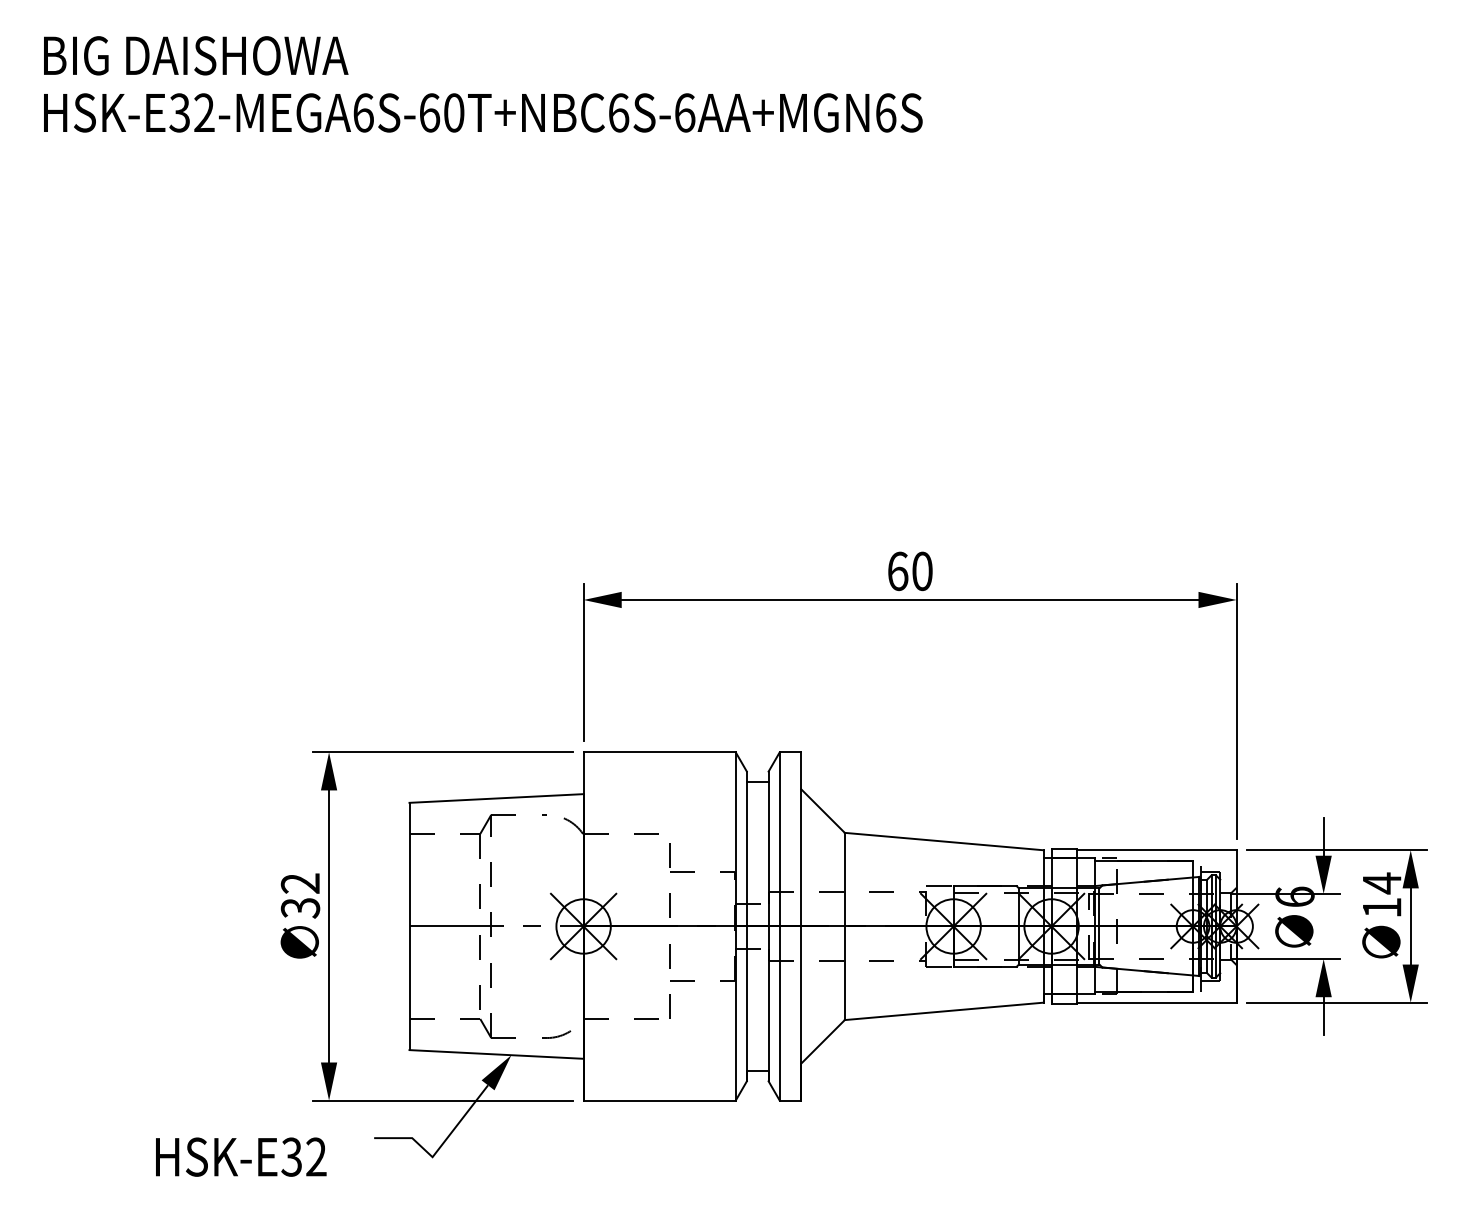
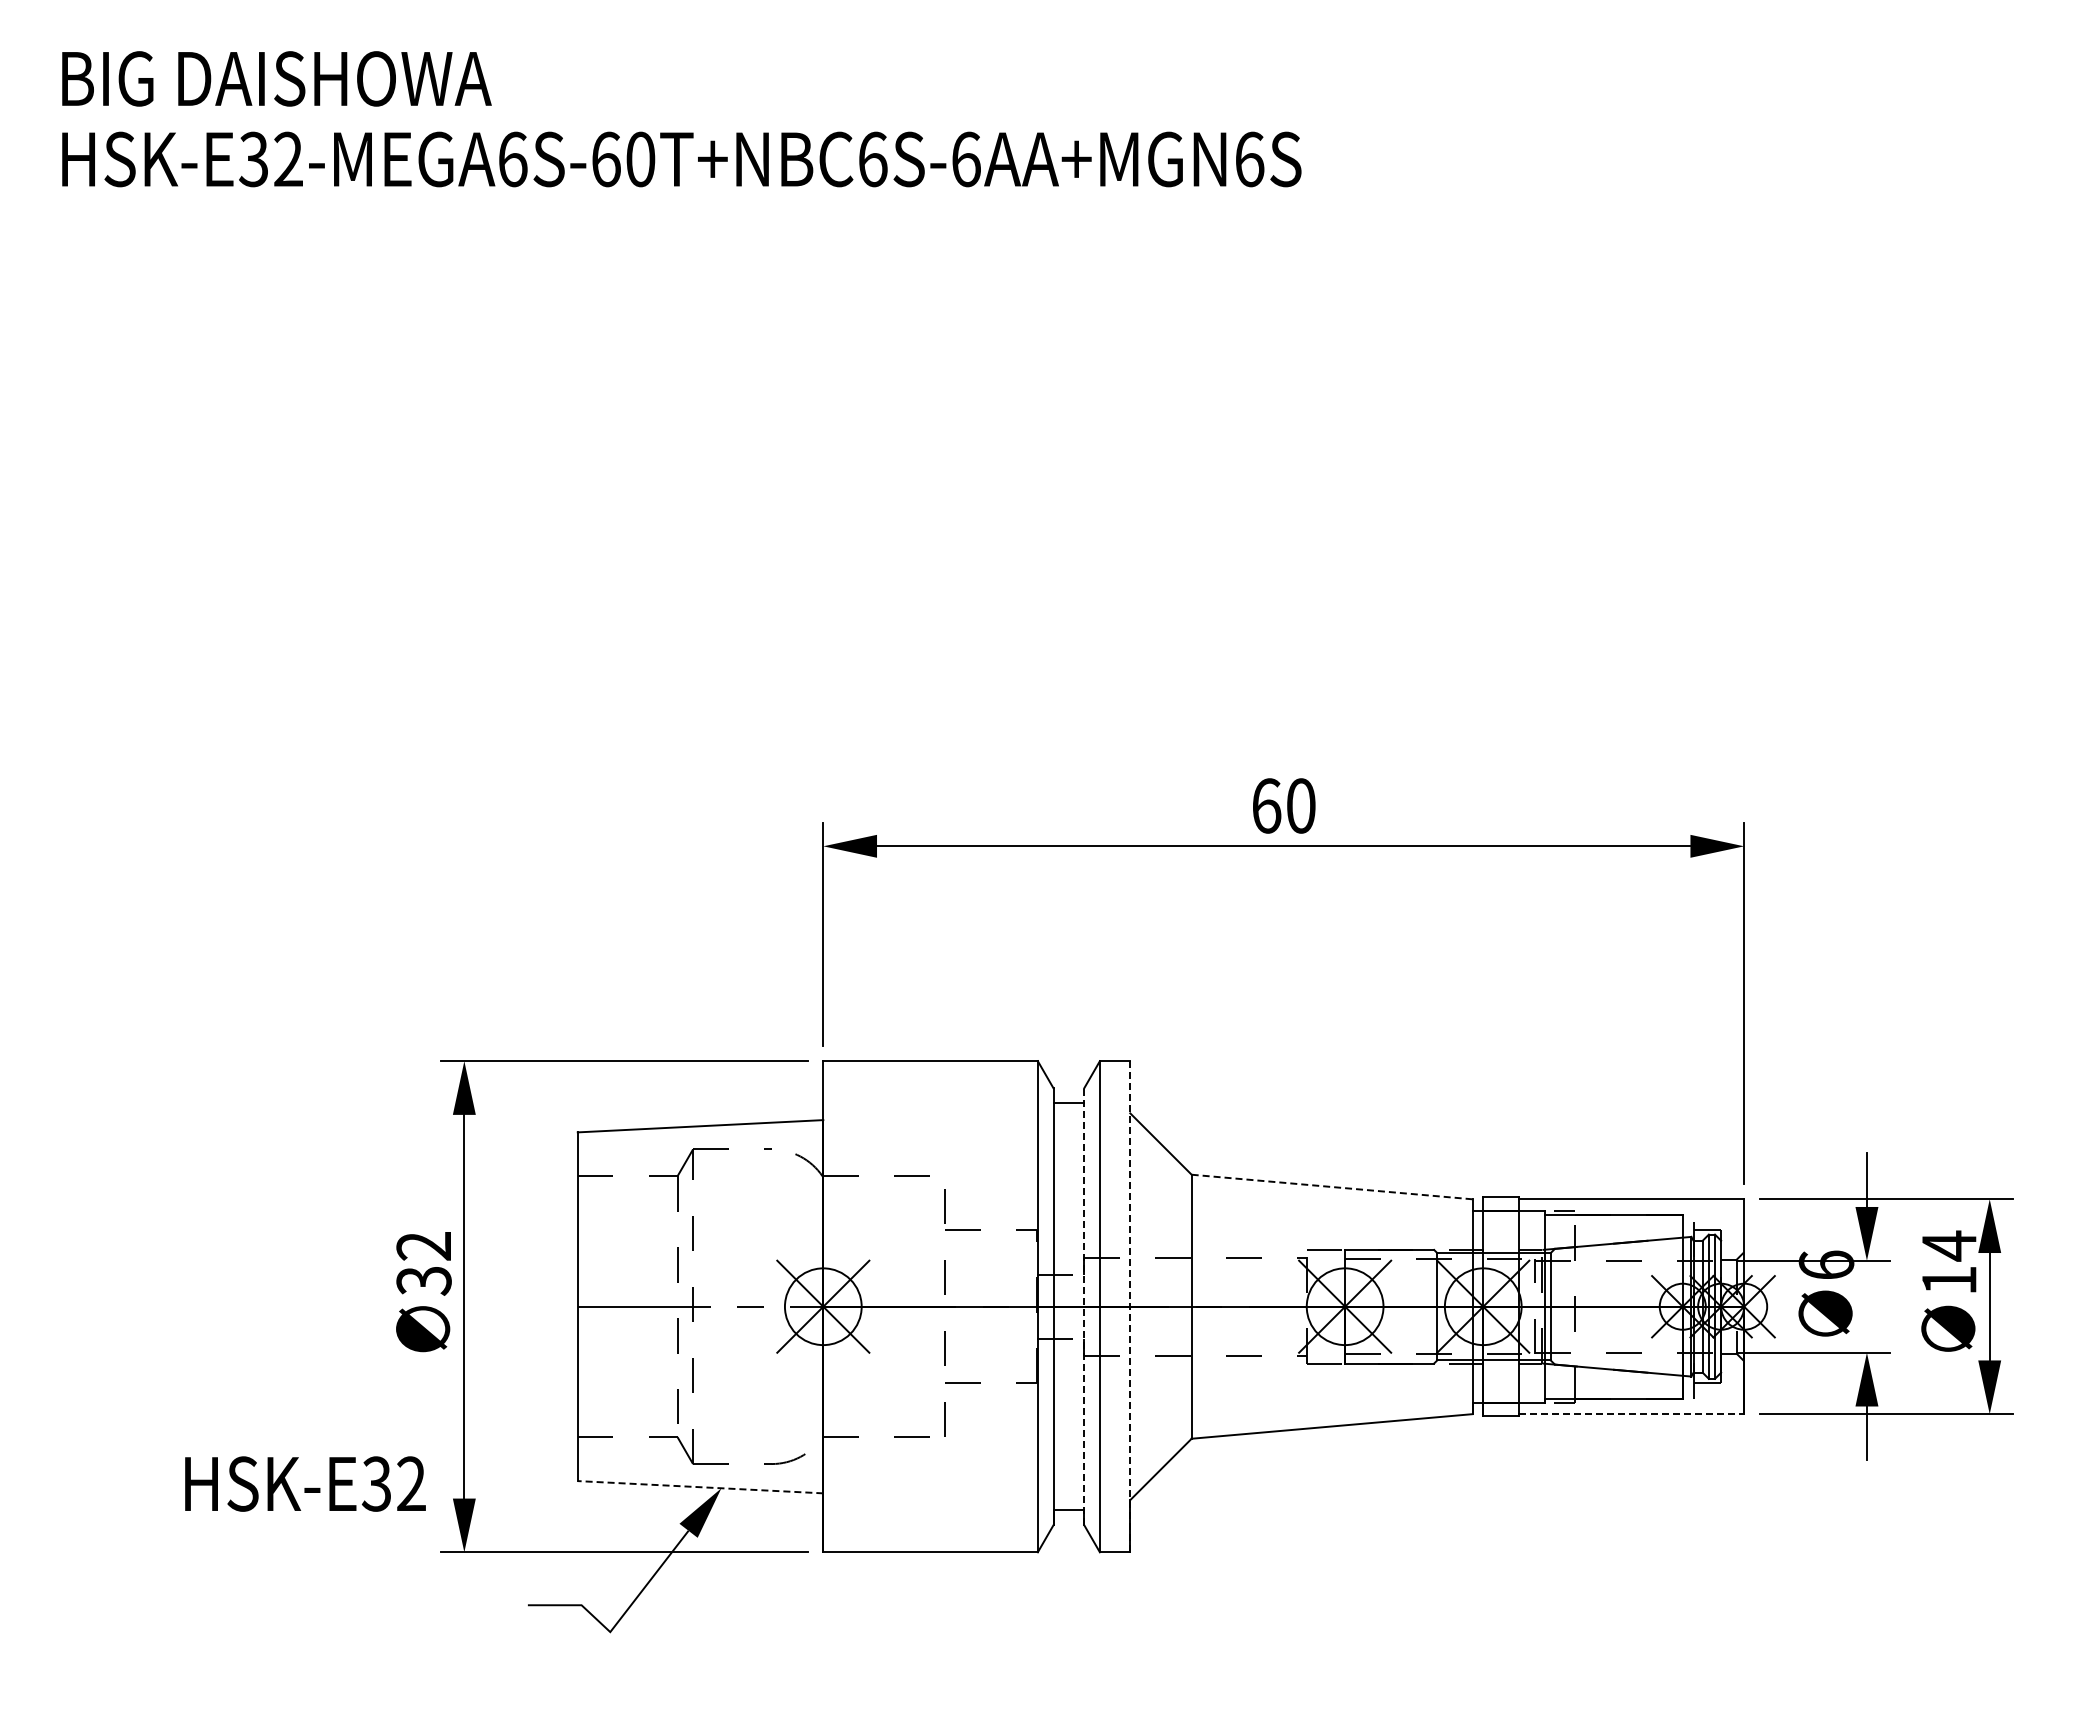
line: (944, 841) -> (1332, 1187), solid -> dashed
line: (768, 926) -> (1084, 1306), solid -> dashed
line: (801, 926) -> (1130, 1306), solid -> dashed
line: (1156, 1002) -> (1631, 1414), solid -> dashed
line: (496, 1054) -> (700, 1487), solid -> dashed
text: (241, 1156) -> (305, 1483), moved

